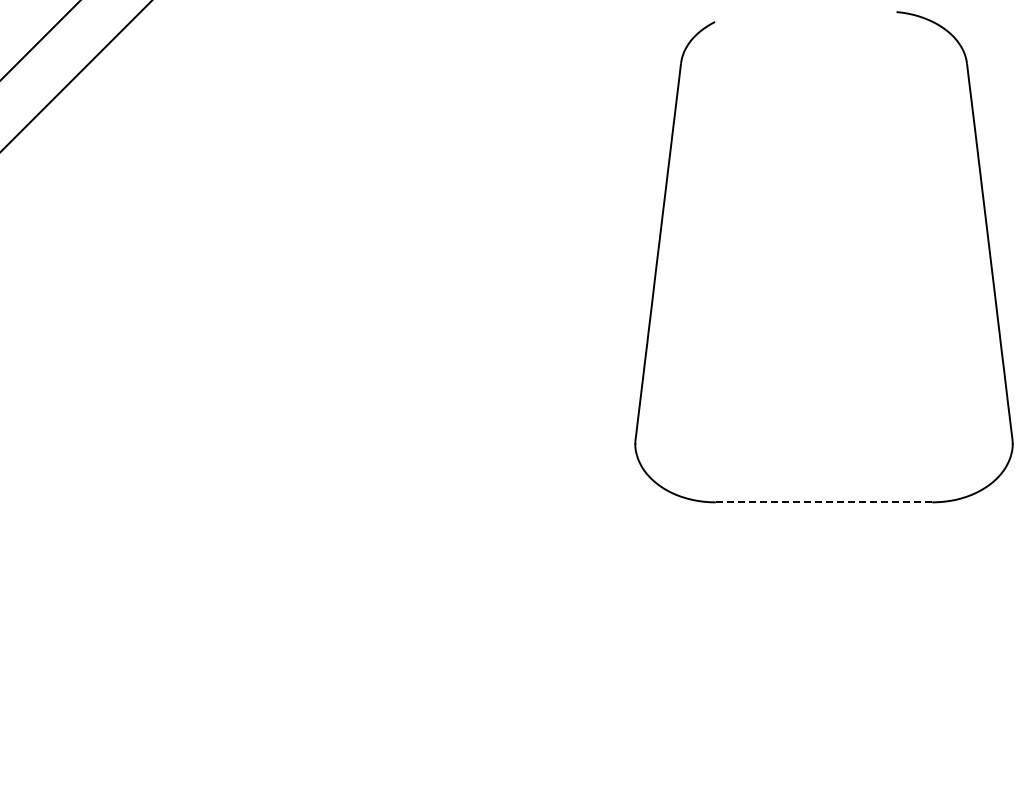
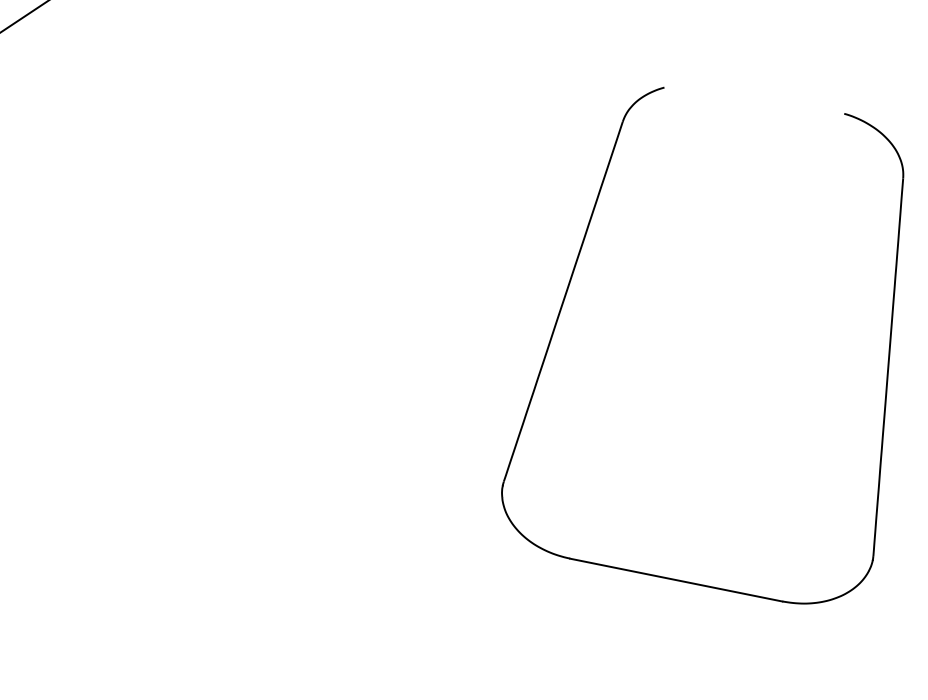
line: (823, 502) -> (675, 580), dashed -> solid

